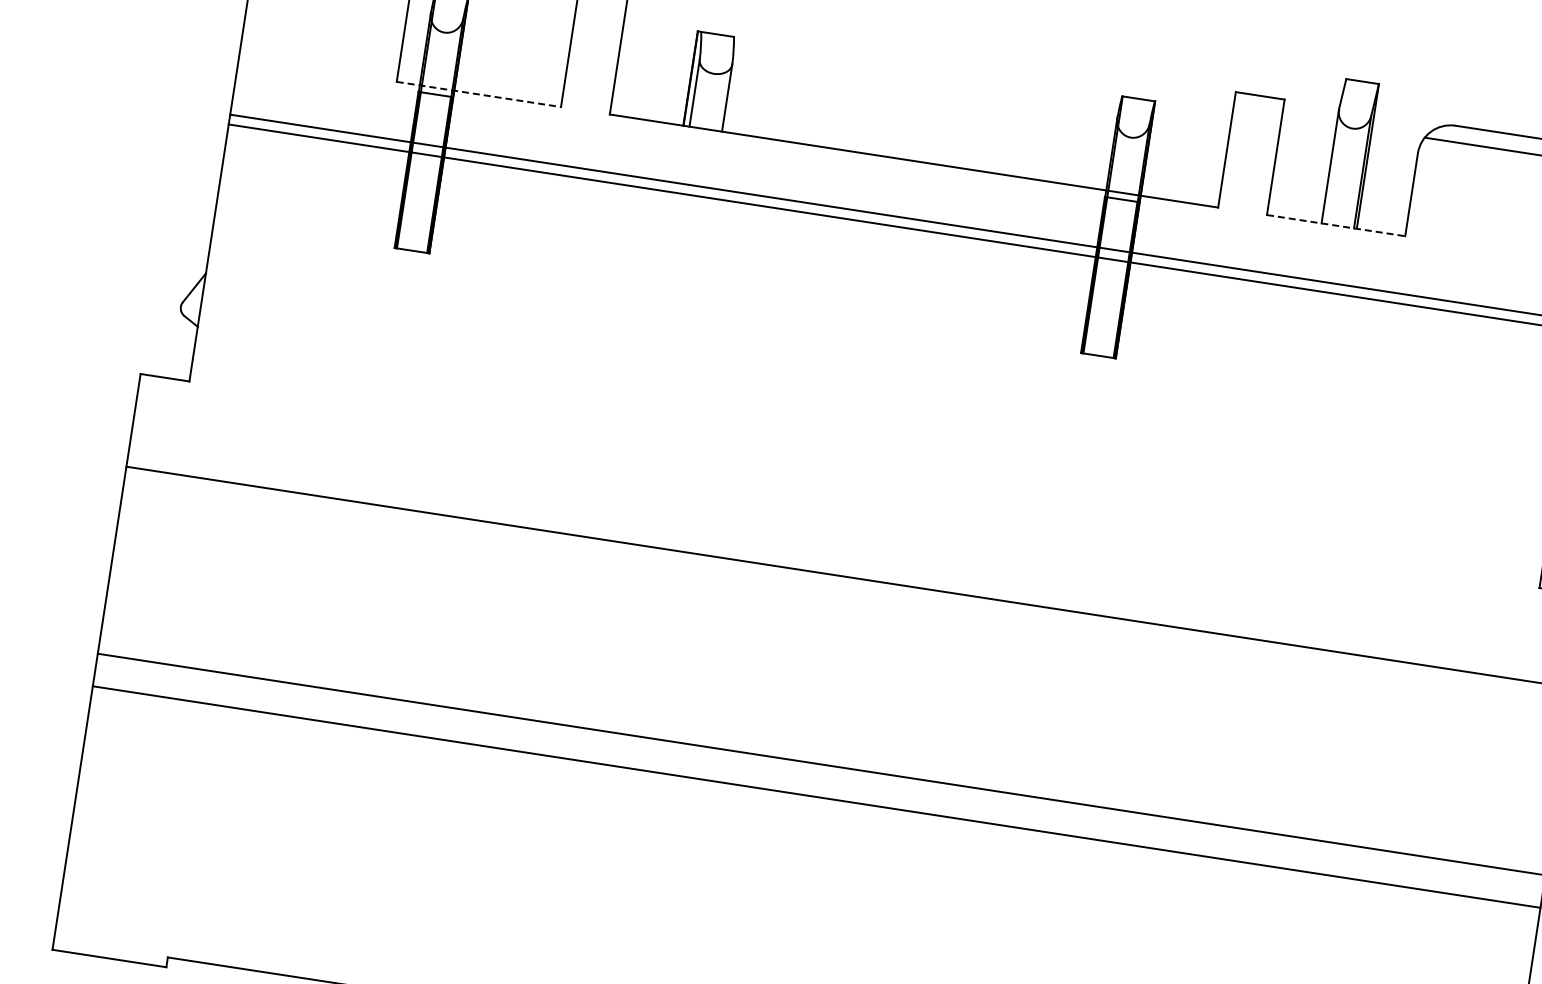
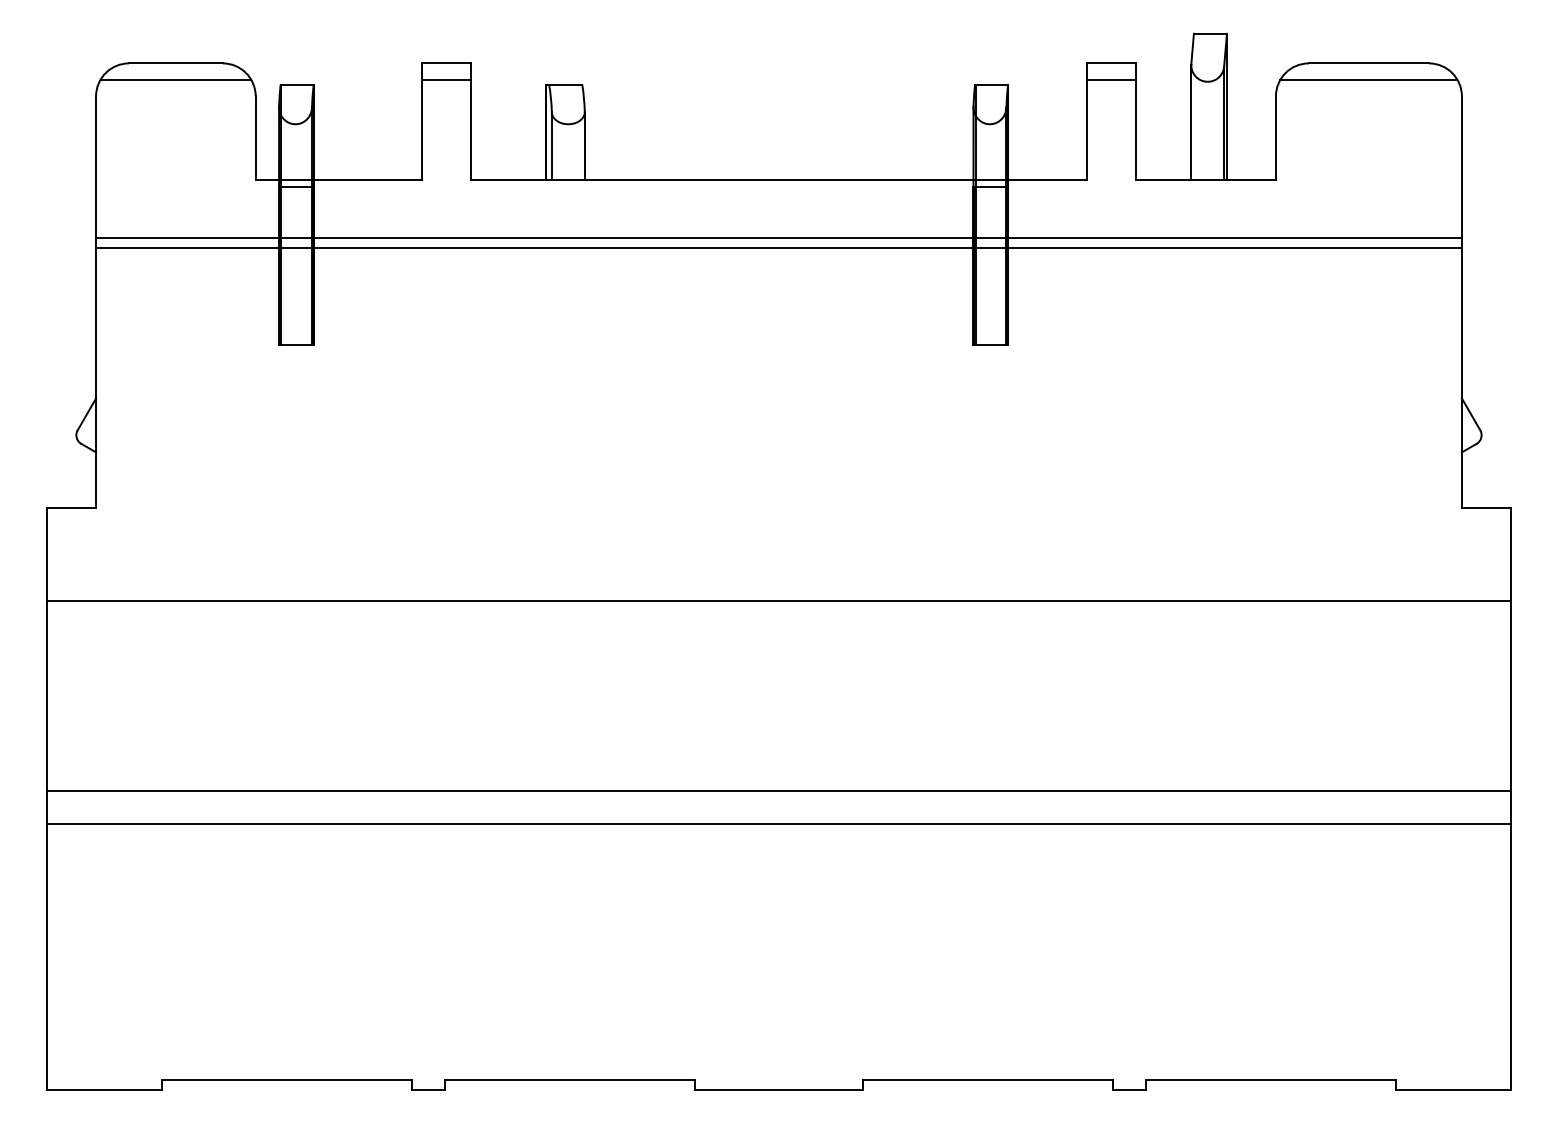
line: (600, 11) -> (446, 79), added
line: (479, 94) -> (339, 180), dashed -> solid
line: (1257, 111) -> (1111, 79), added
line: (1336, 225) -> (1206, 180), dashed -> solid

